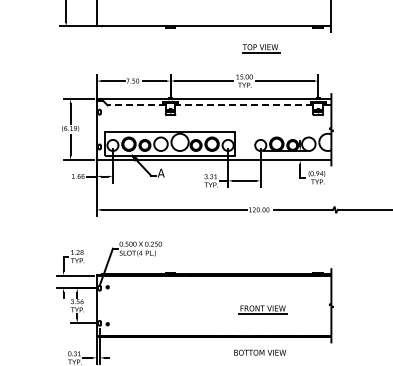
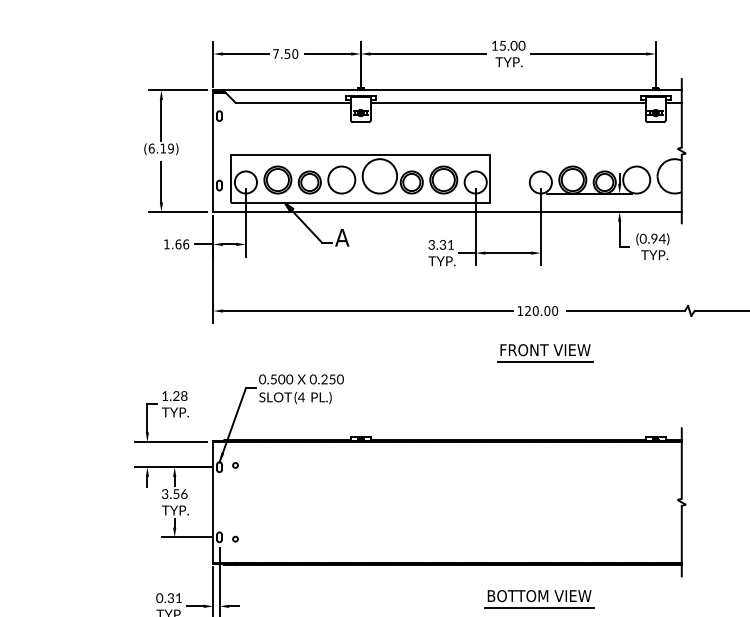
line: (136, 105) -> (292, 102), dashed -> solid
line: (244, 105) -> (508, 102), dashed -> solid
part: (262, 309) -> (544, 352), moved
line: (259, 358) -> (538, 607), added

